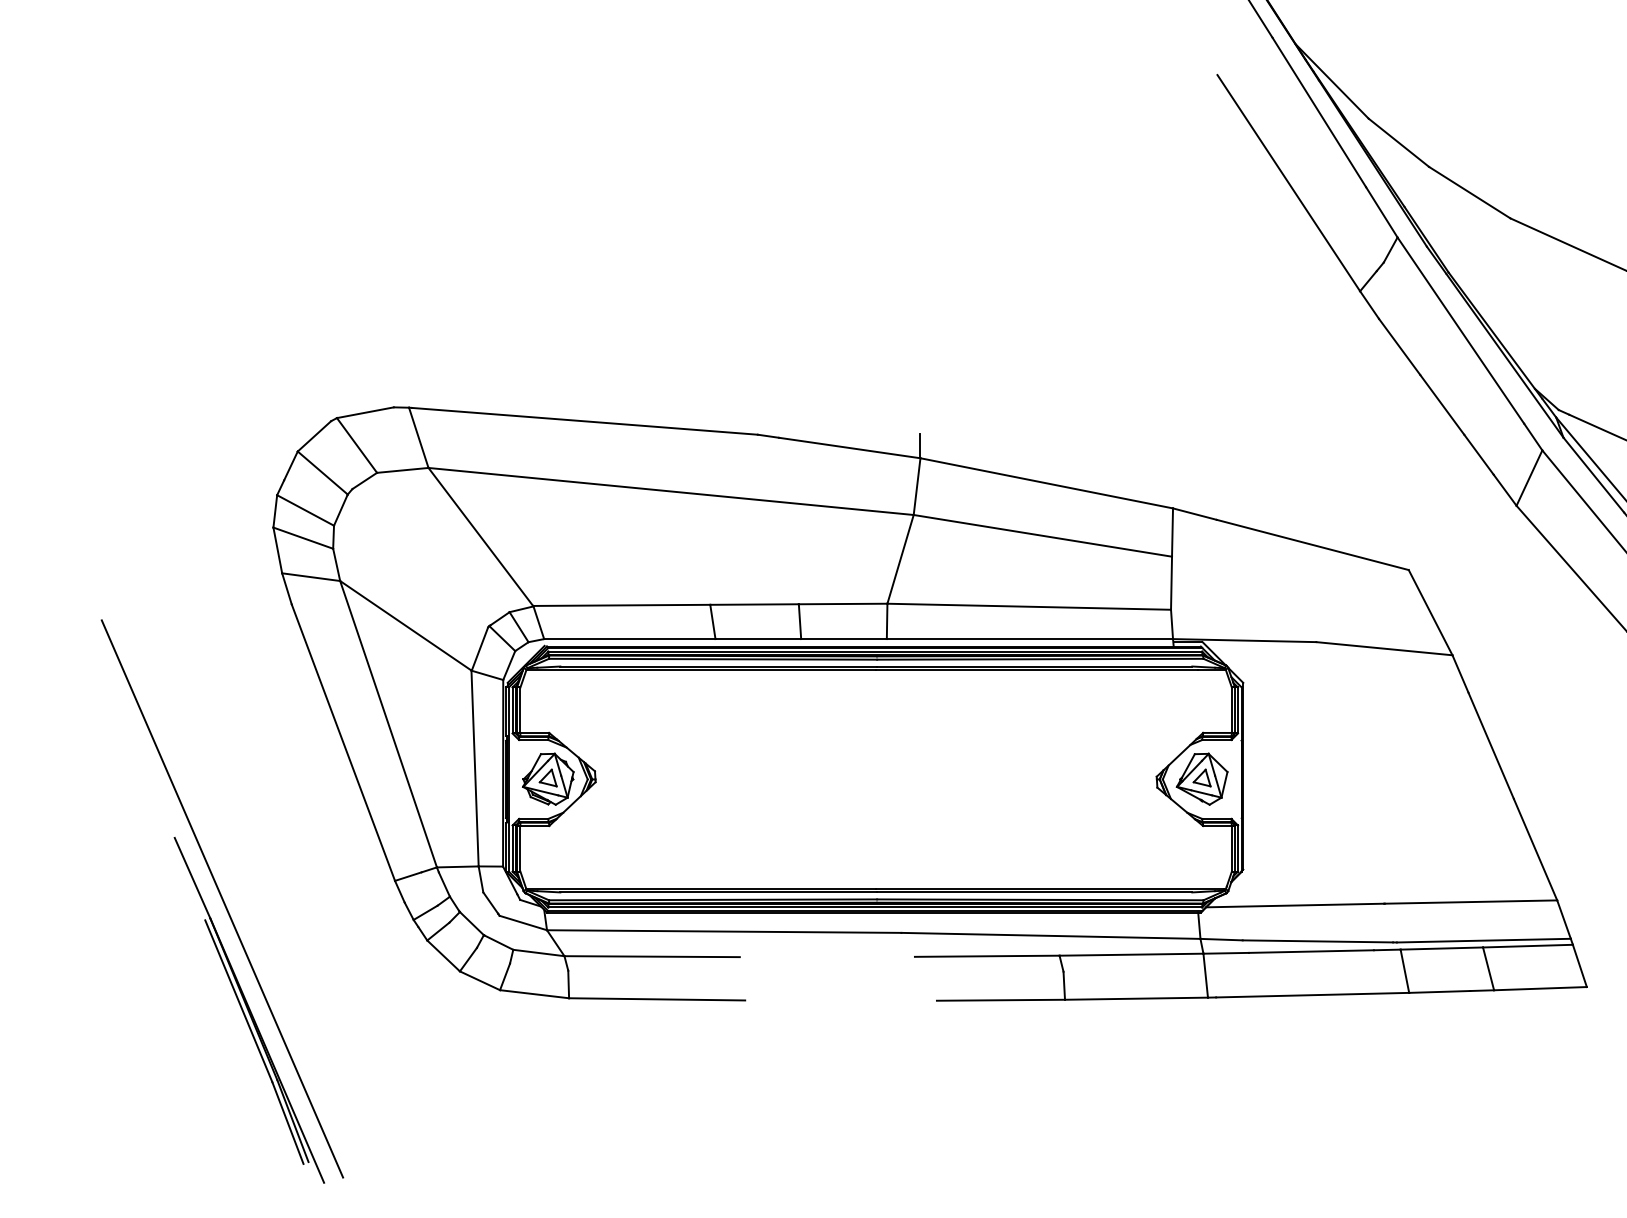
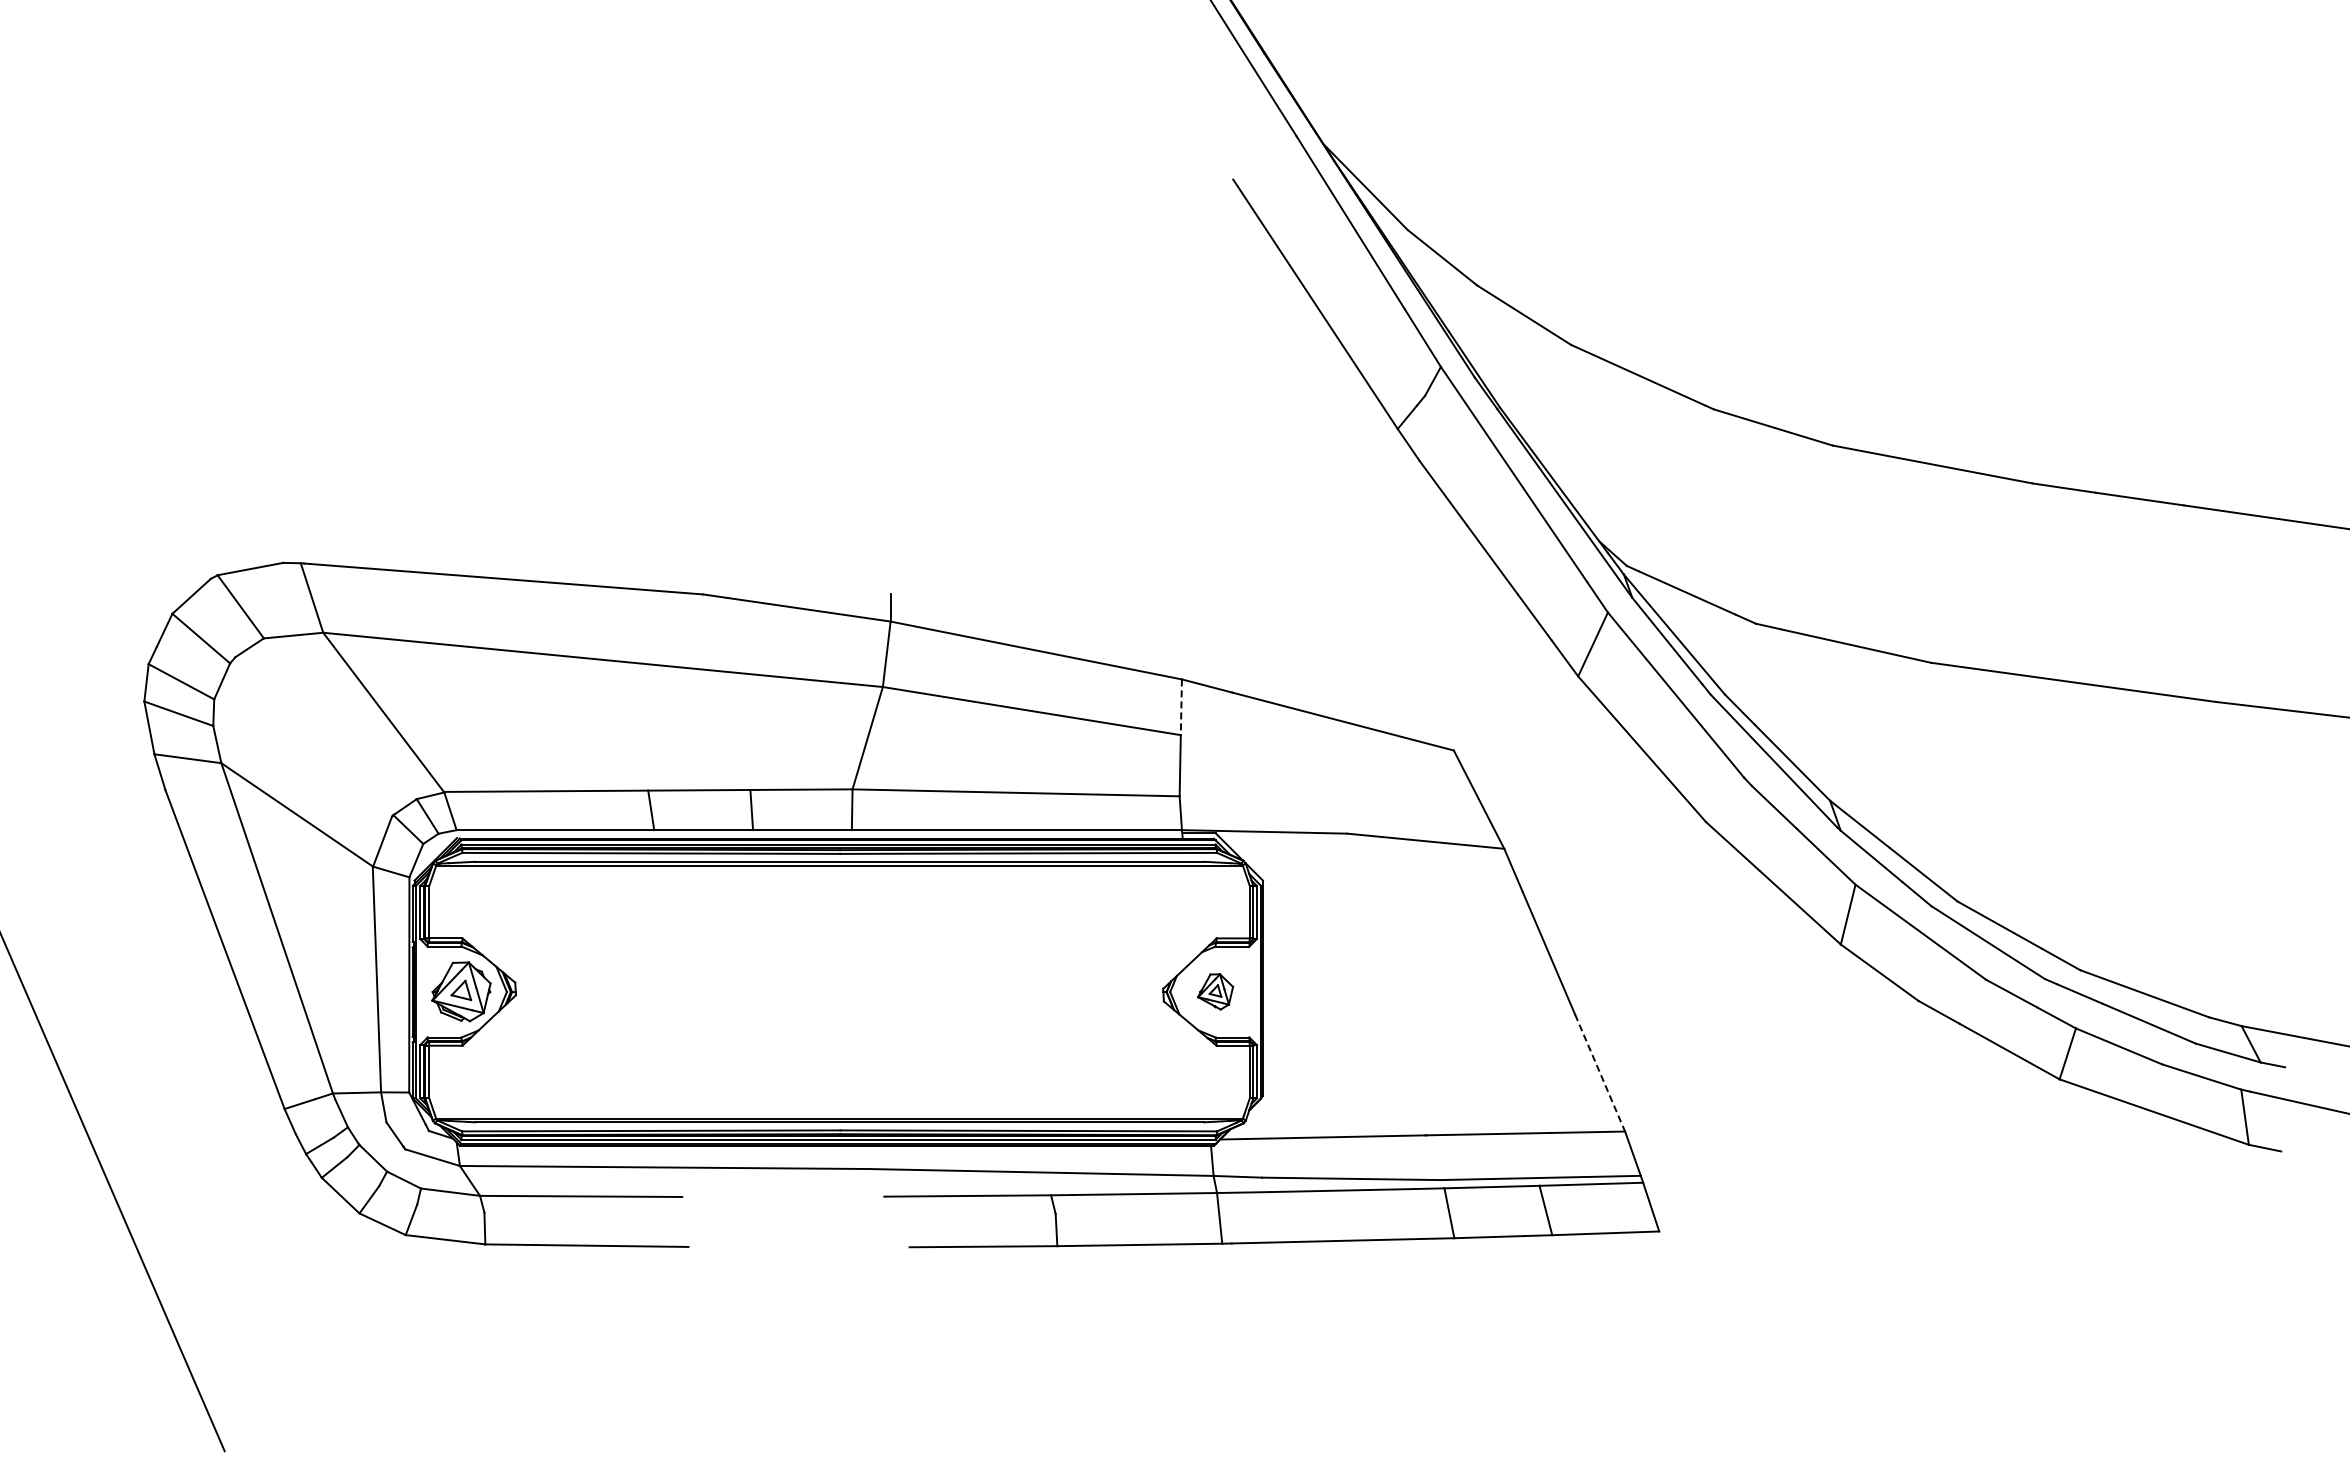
line: (1172, 532) -> (1181, 707), solid -> dashed
part: (1202, 778) -> (1215, 991), size x0.6
line: (1535, 850) -> (1600, 1073), solid -> dashed
part: (249, 1010) -> (116, 1258), removed

